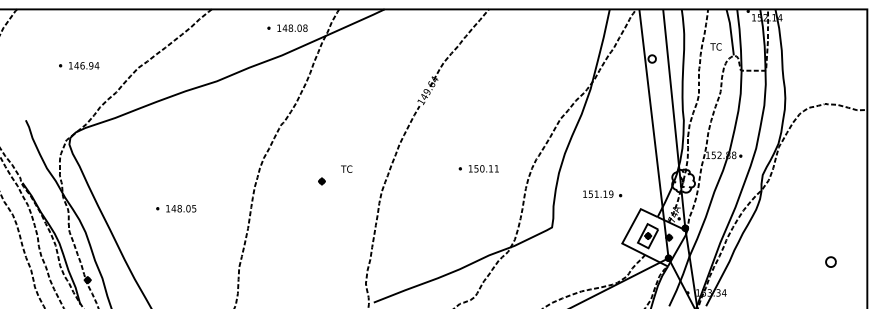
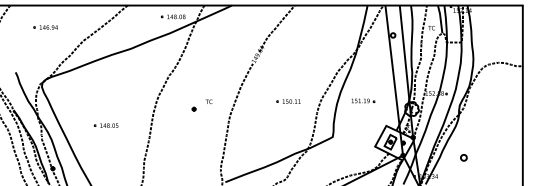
part: (78, 65) -> (45, 27), moved
part: (602, 193) -> (363, 100), moved
part: (830, 261) -> (463, 157), moved

